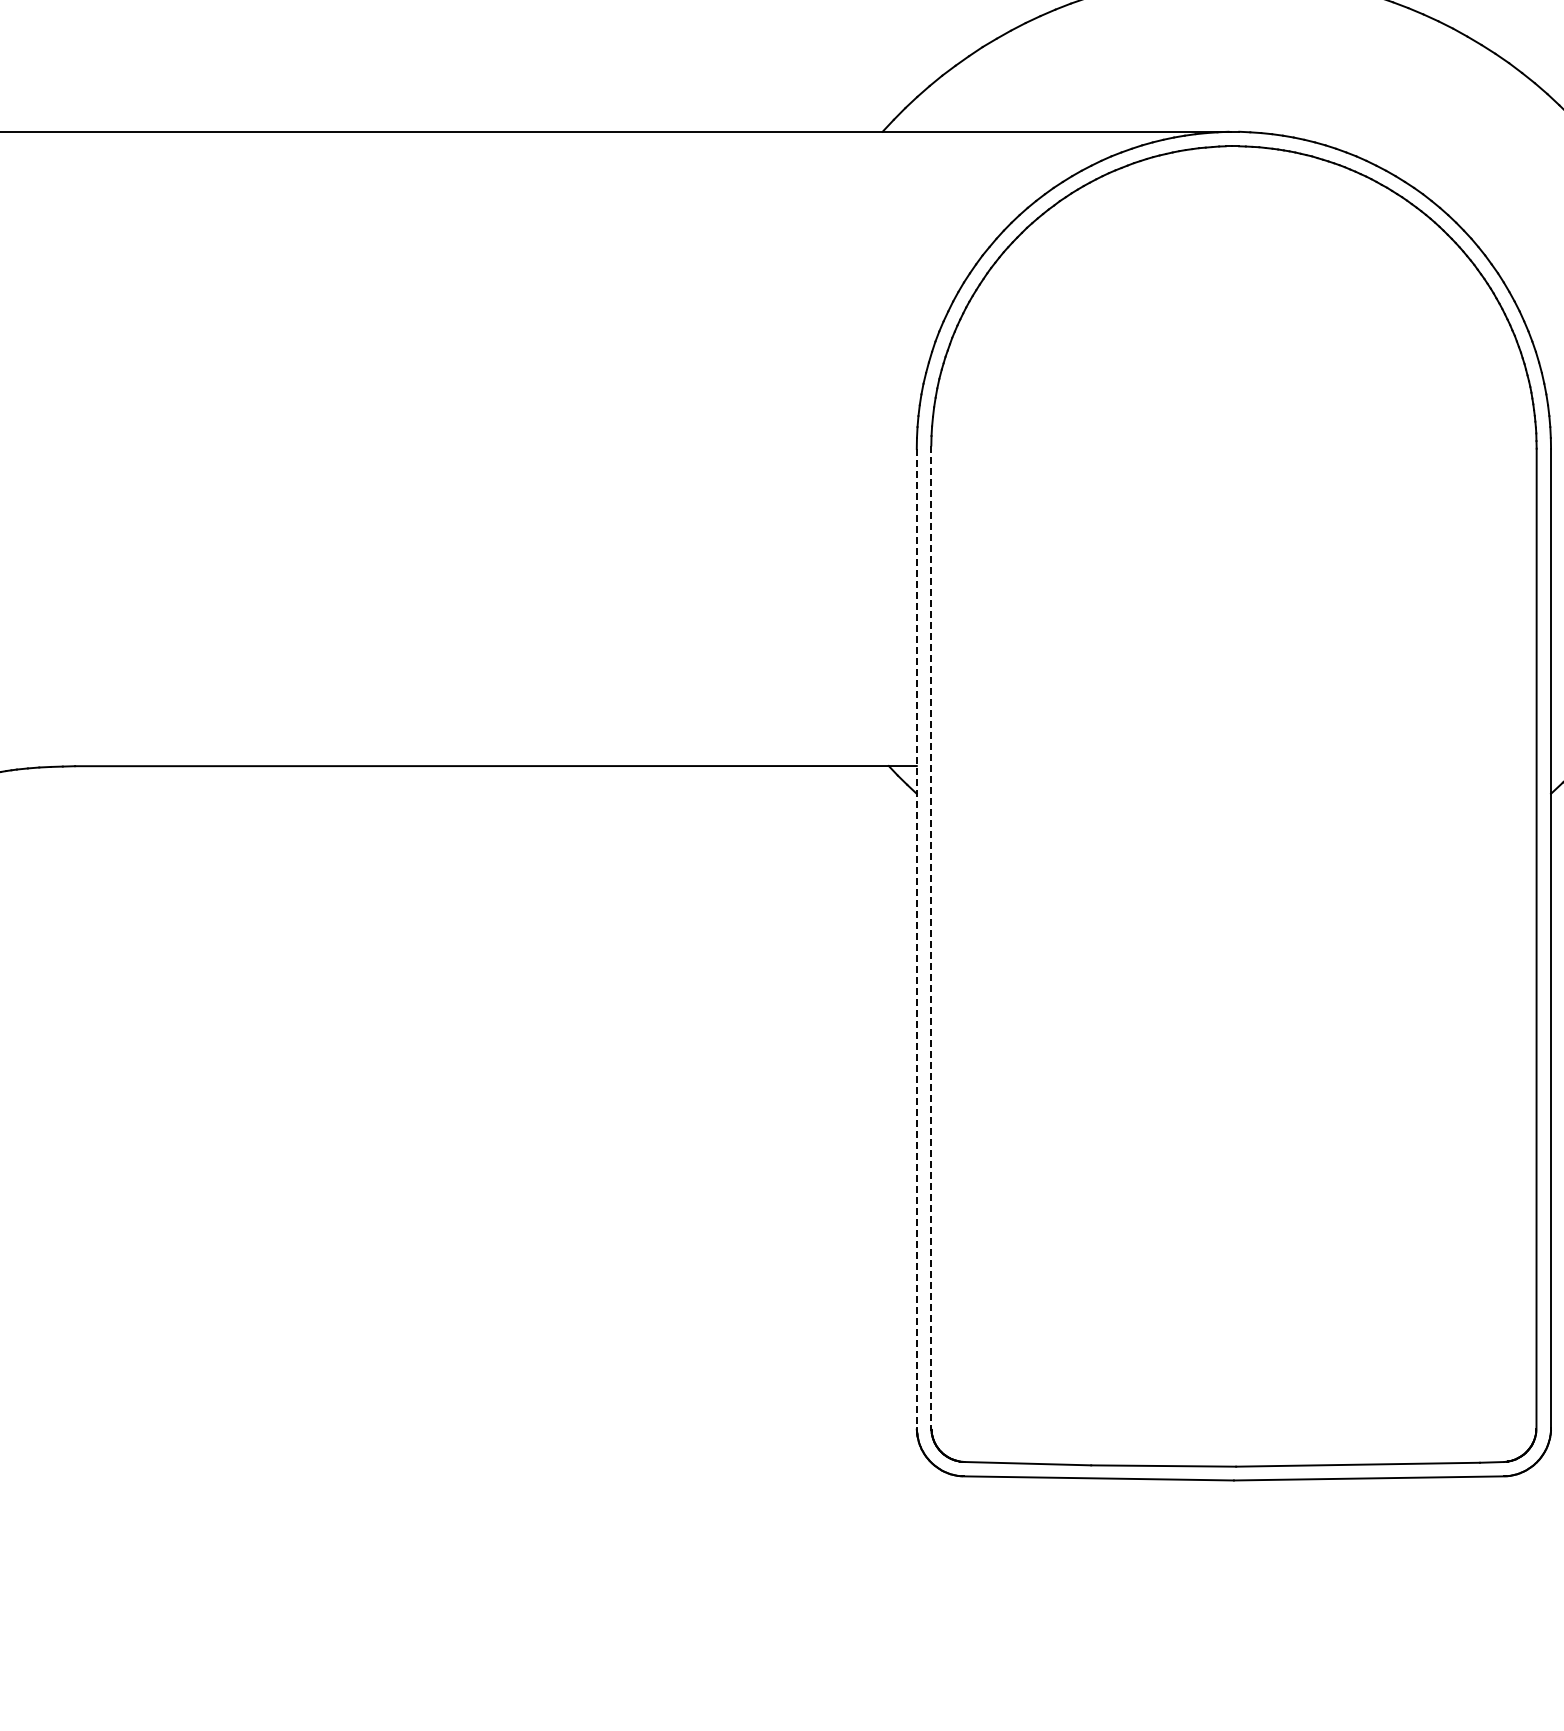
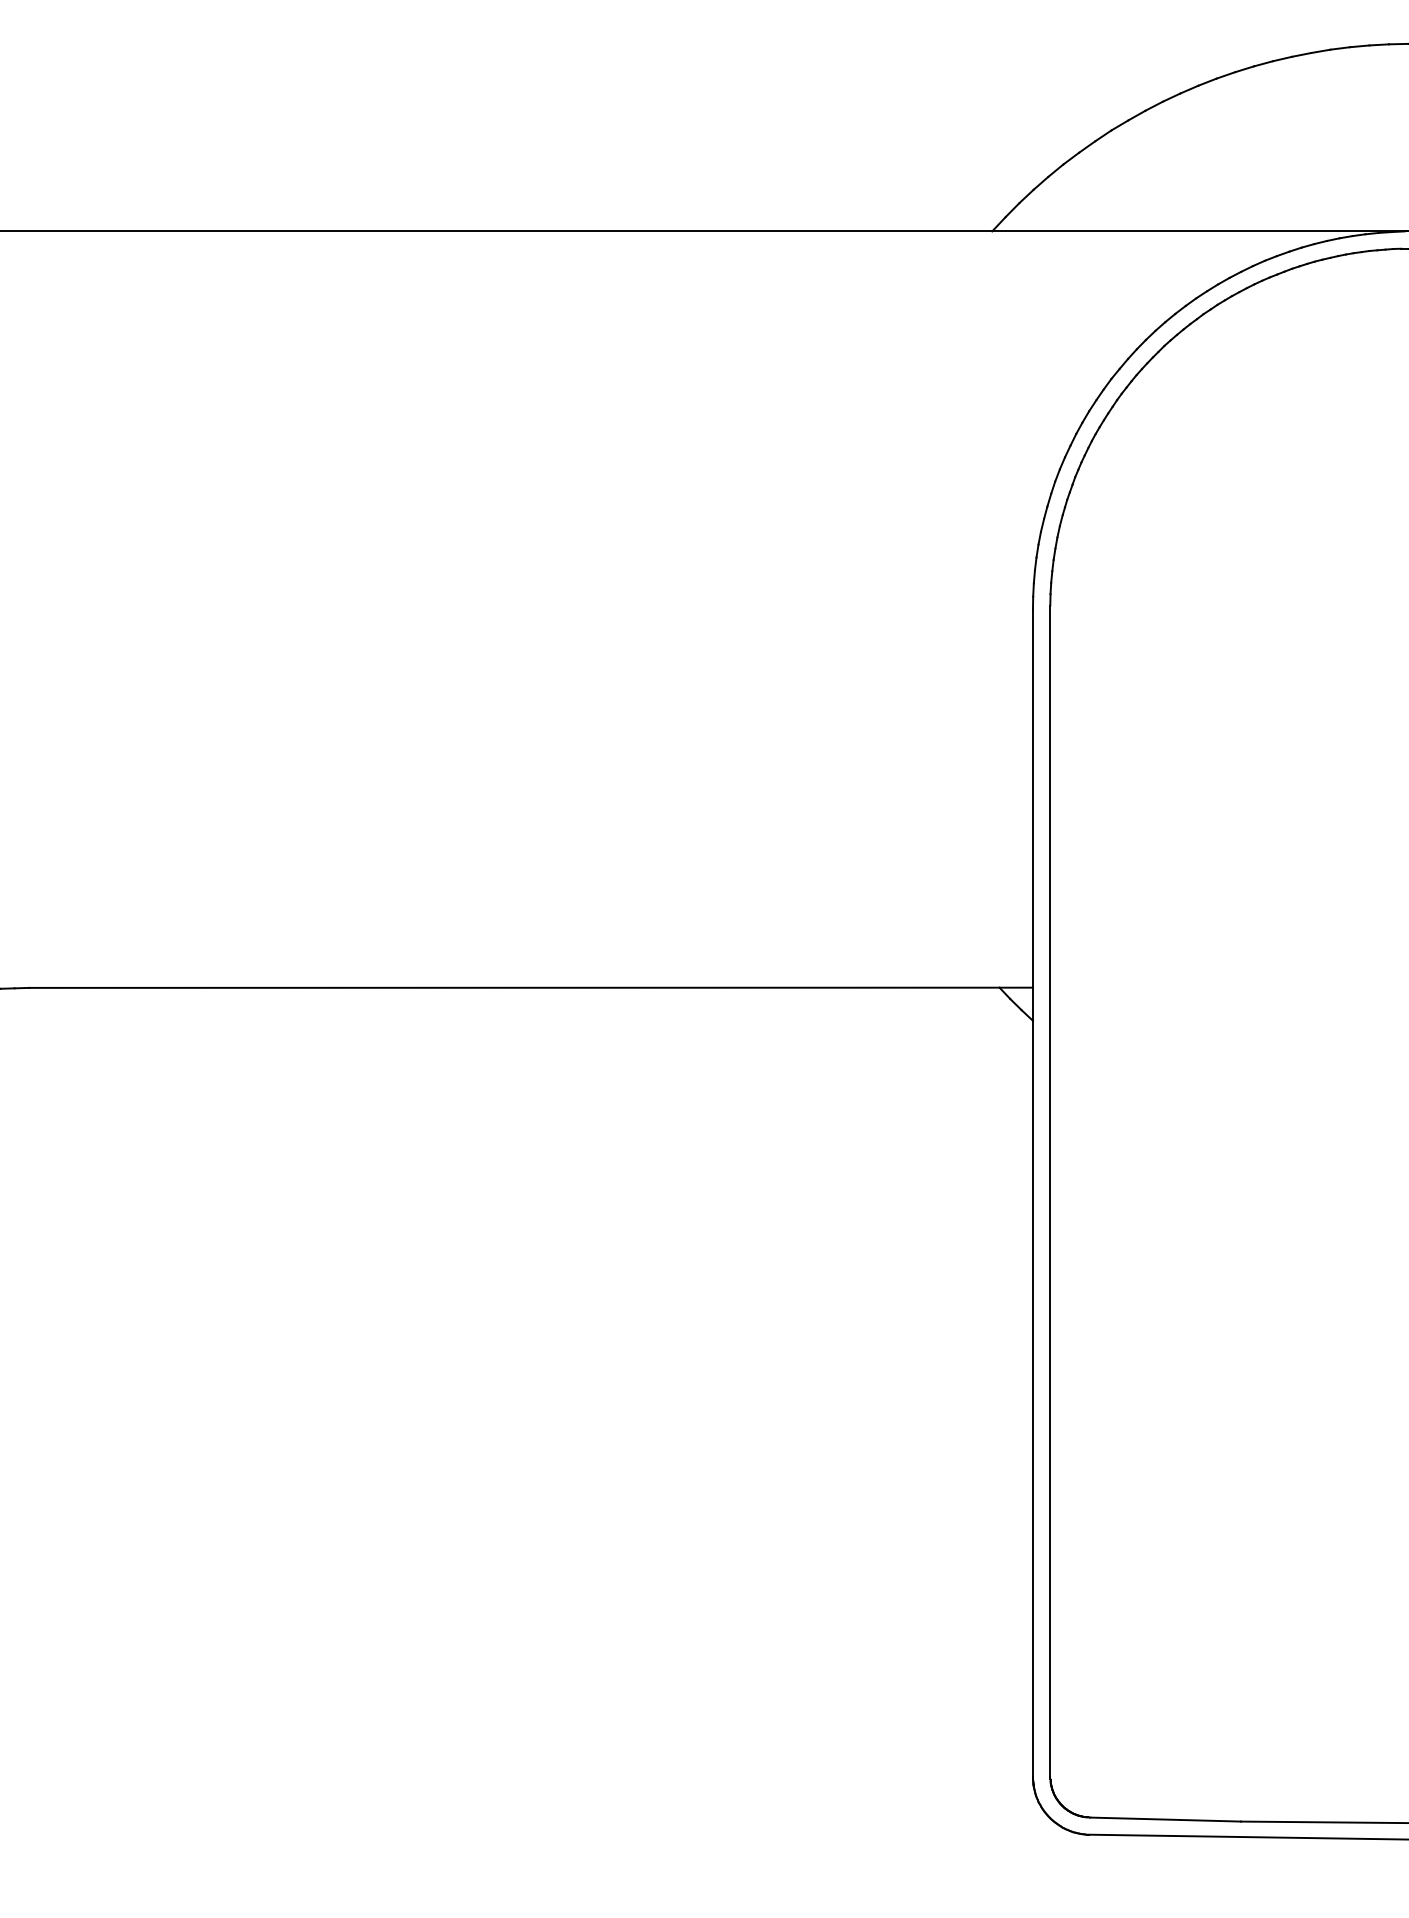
line: (931, 937) -> (1050, 1192), dashed -> solid
line: (916, 938) -> (1032, 1193), dashed -> solid

